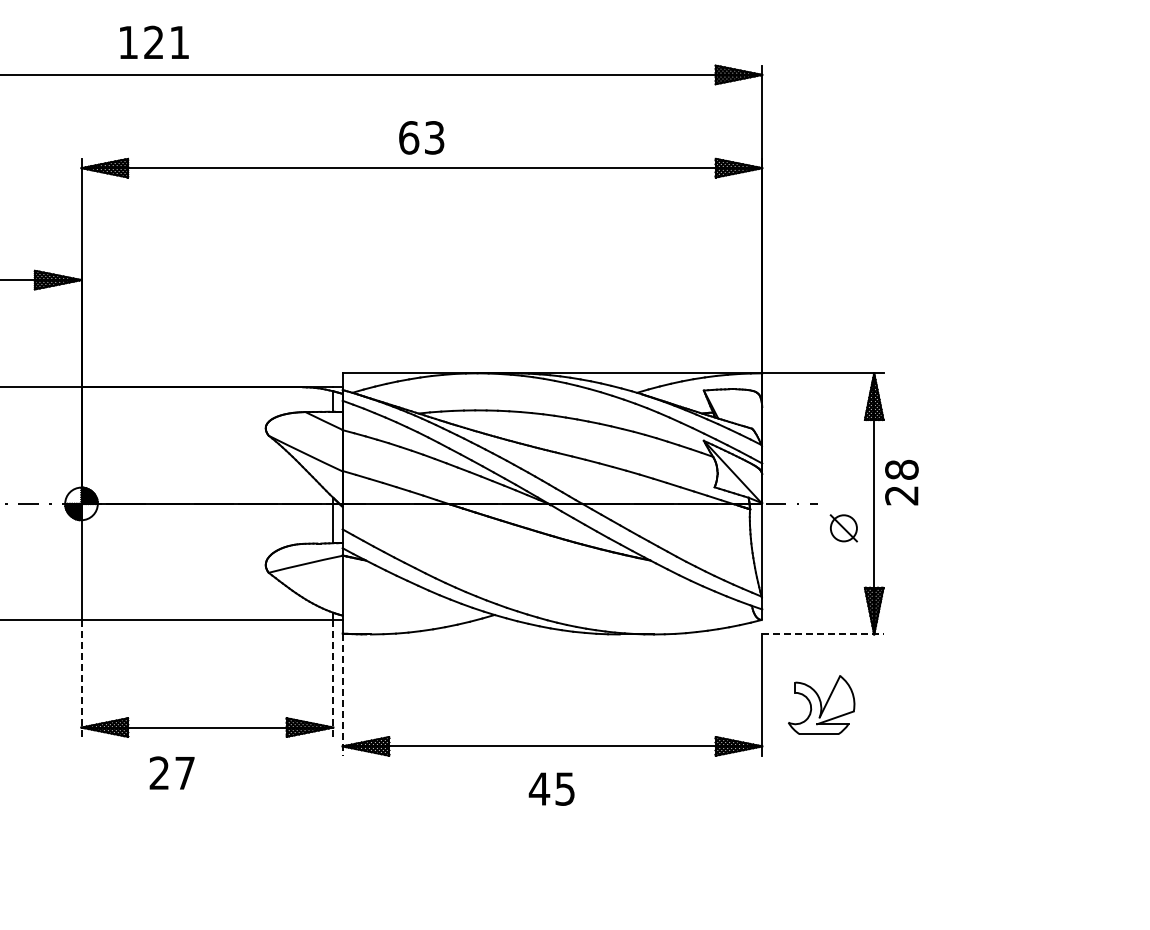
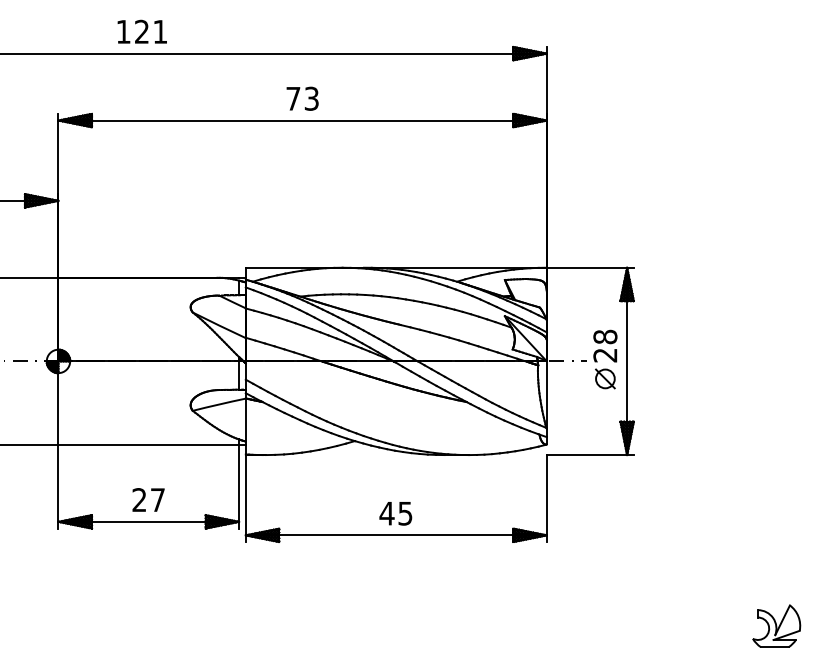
text: (154, 41) -> (142, 31), moved
text: (409, 137) -> (293, 98), 63 -> 73
text: (901, 482) -> (605, 346), moved
line: (822, 634) -> (590, 455), dashed -> solid
line: (333, 678) -> (239, 486), dashed -> solid
line: (81, 679) -> (58, 487), dashed -> solid
line: (342, 695) -> (245, 498), dashed -> solid
part: (821, 704) -> (776, 625), moved
text: (171, 772) -> (148, 499), moved
text: (551, 788) -> (395, 513), moved

